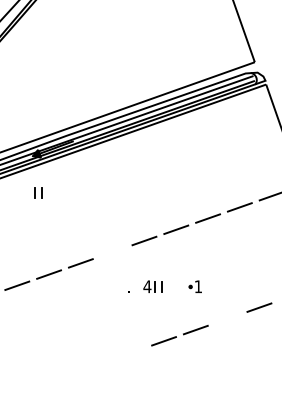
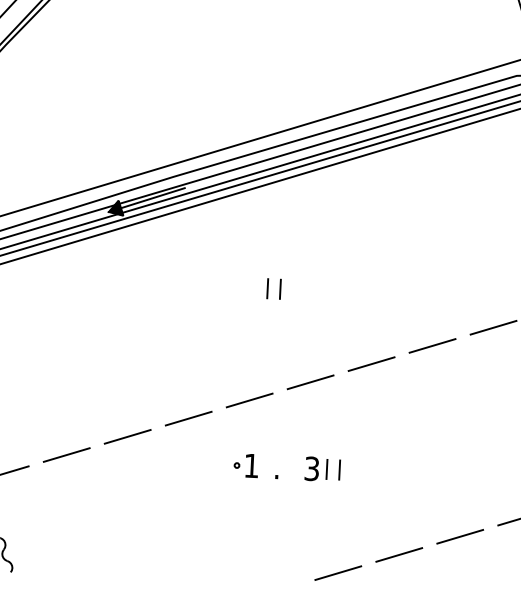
part: (38, 192) -> (273, 288), moved
line: (112, 252) -> (249, 401), added
text: (147, 286) -> (312, 468), 4 -> 3
part: (194, 286) -> (244, 465), moved
line: (227, 318) -> (459, 536), added

